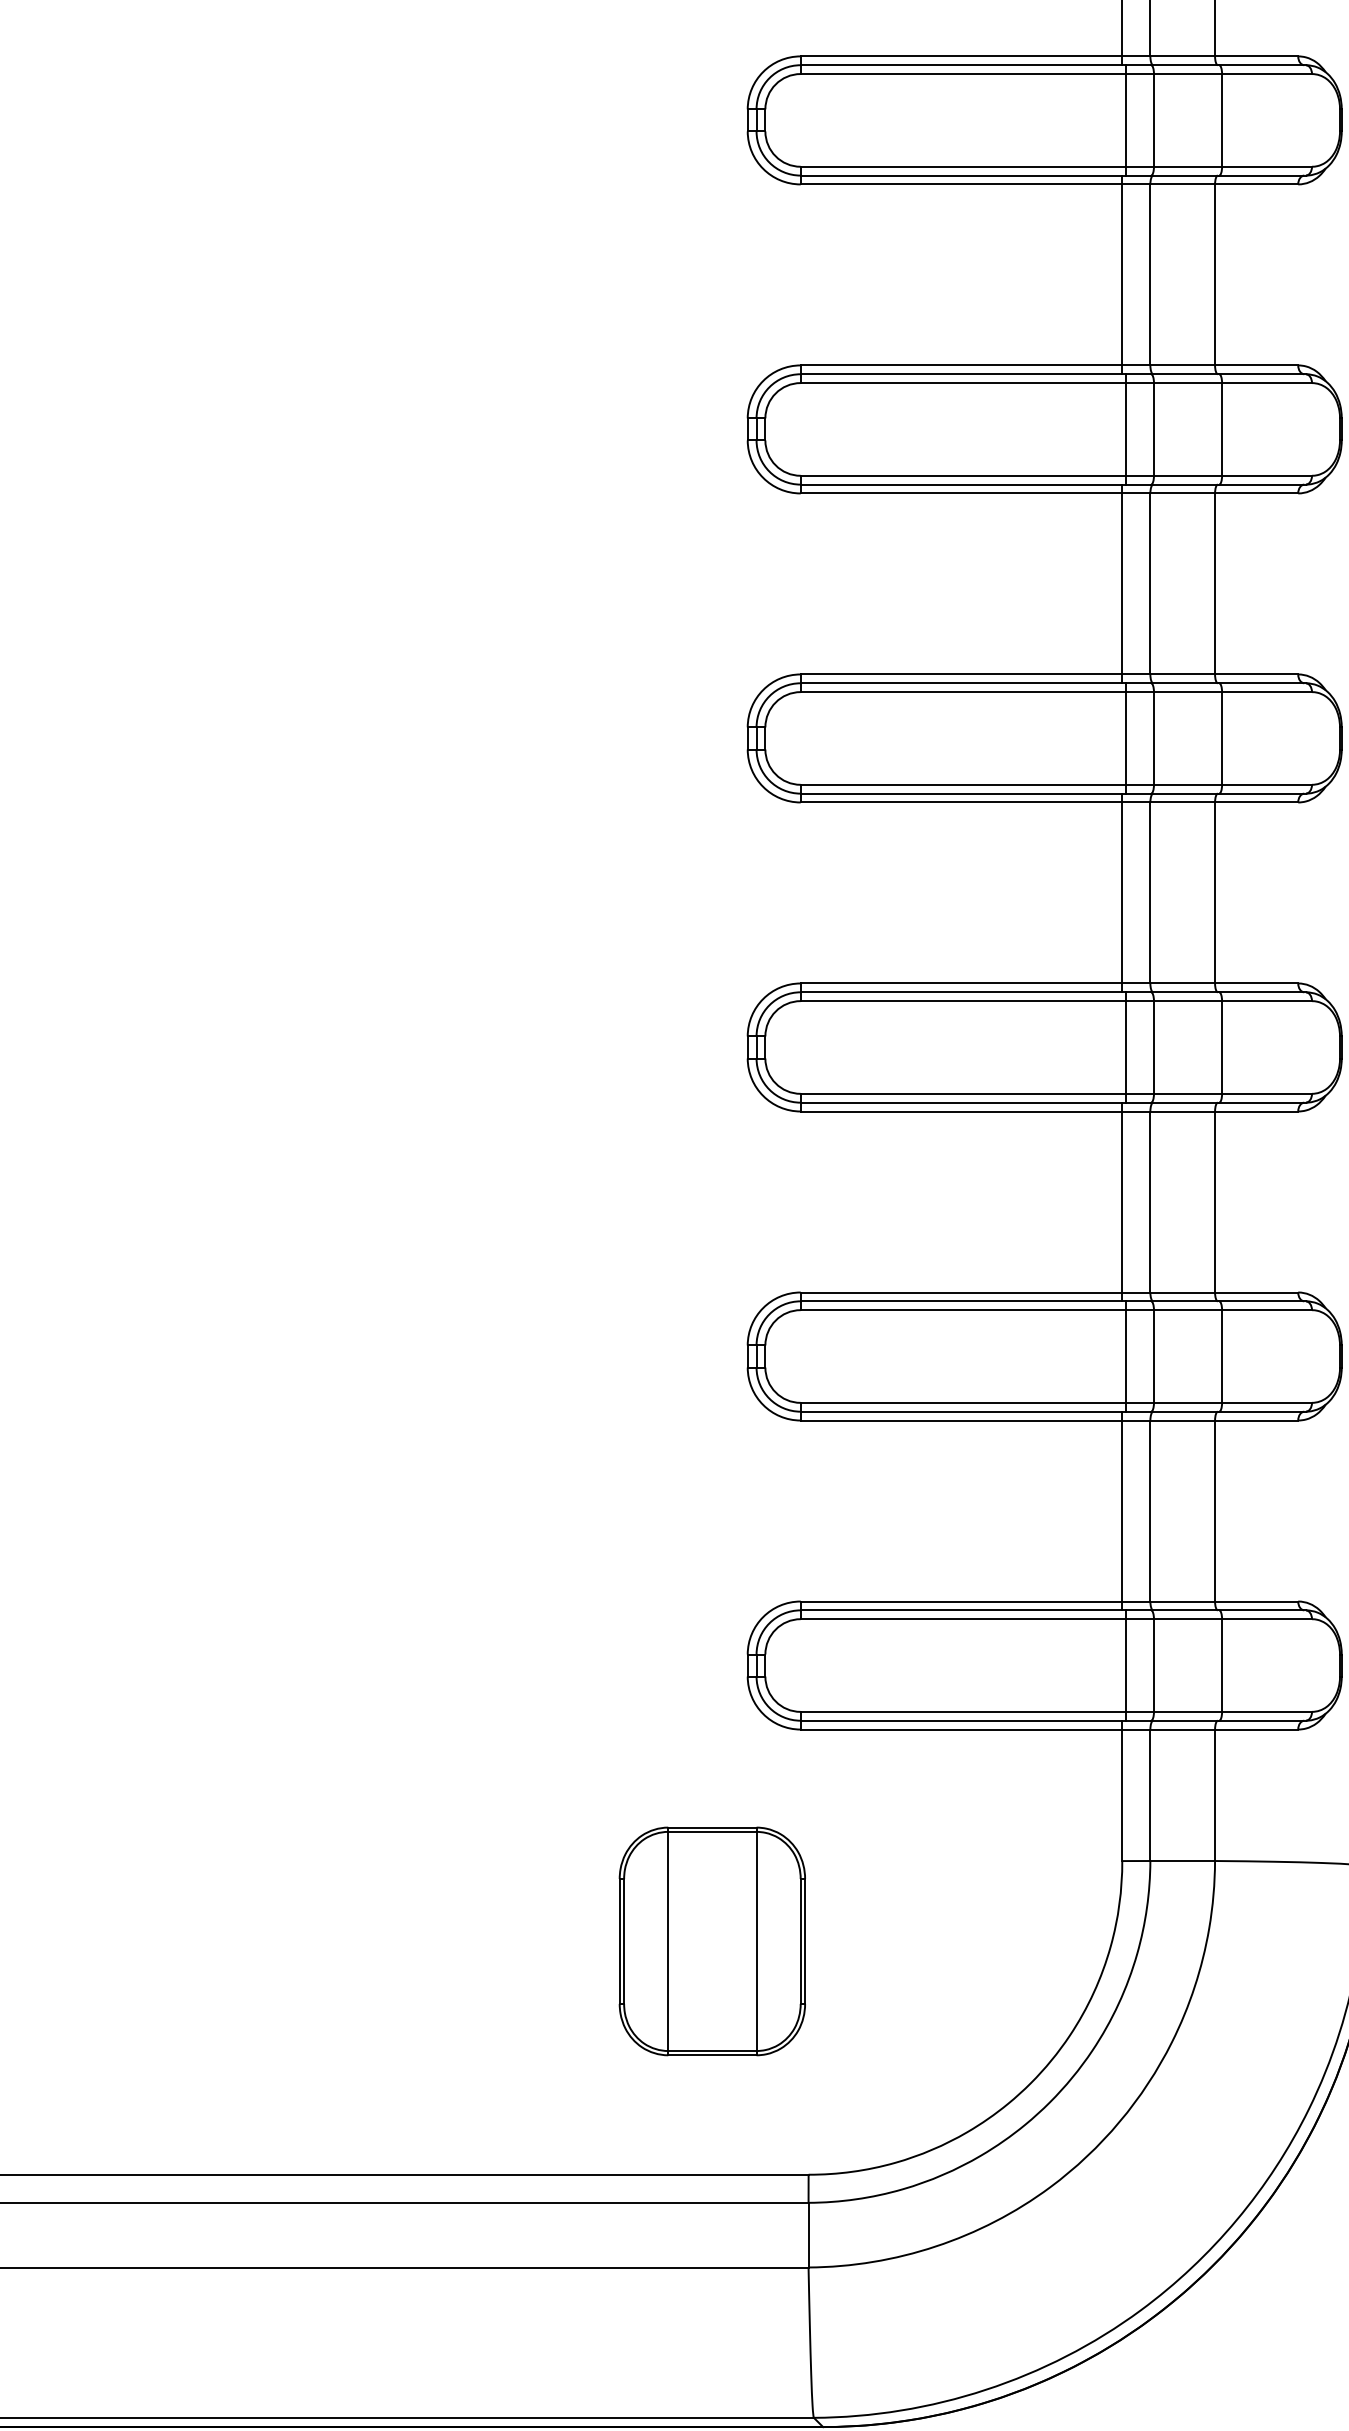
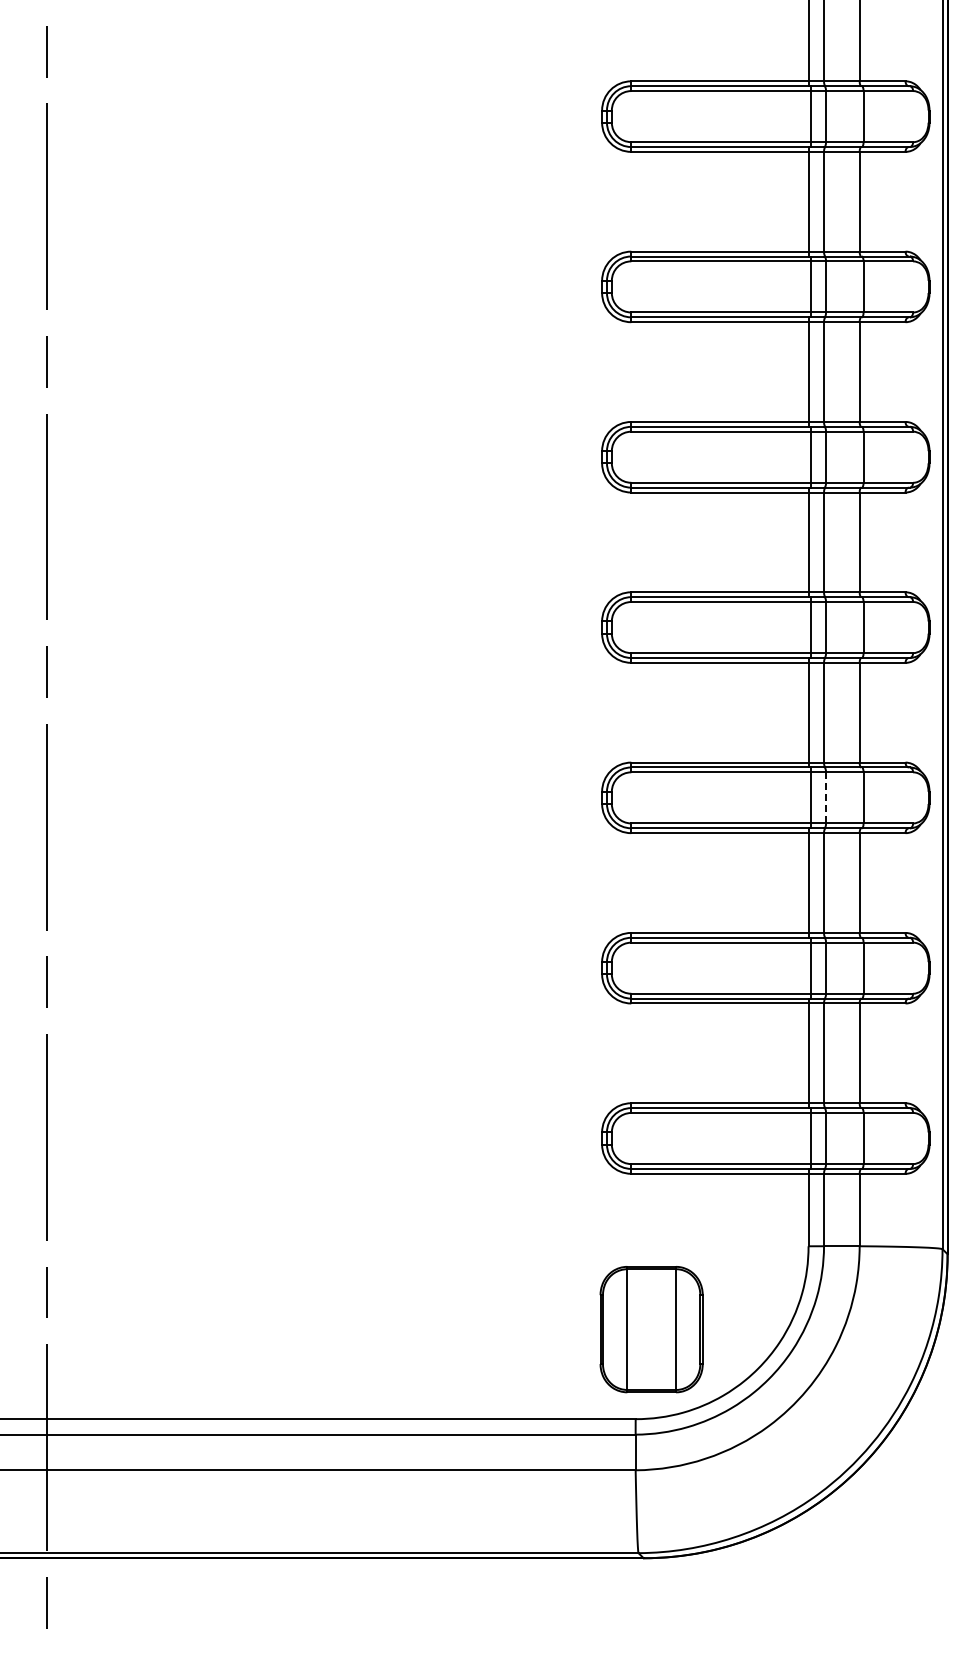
line: (1154, 1046) -> (826, 797), solid -> dashed
part: (712, 1941) -> (651, 1329), moved

